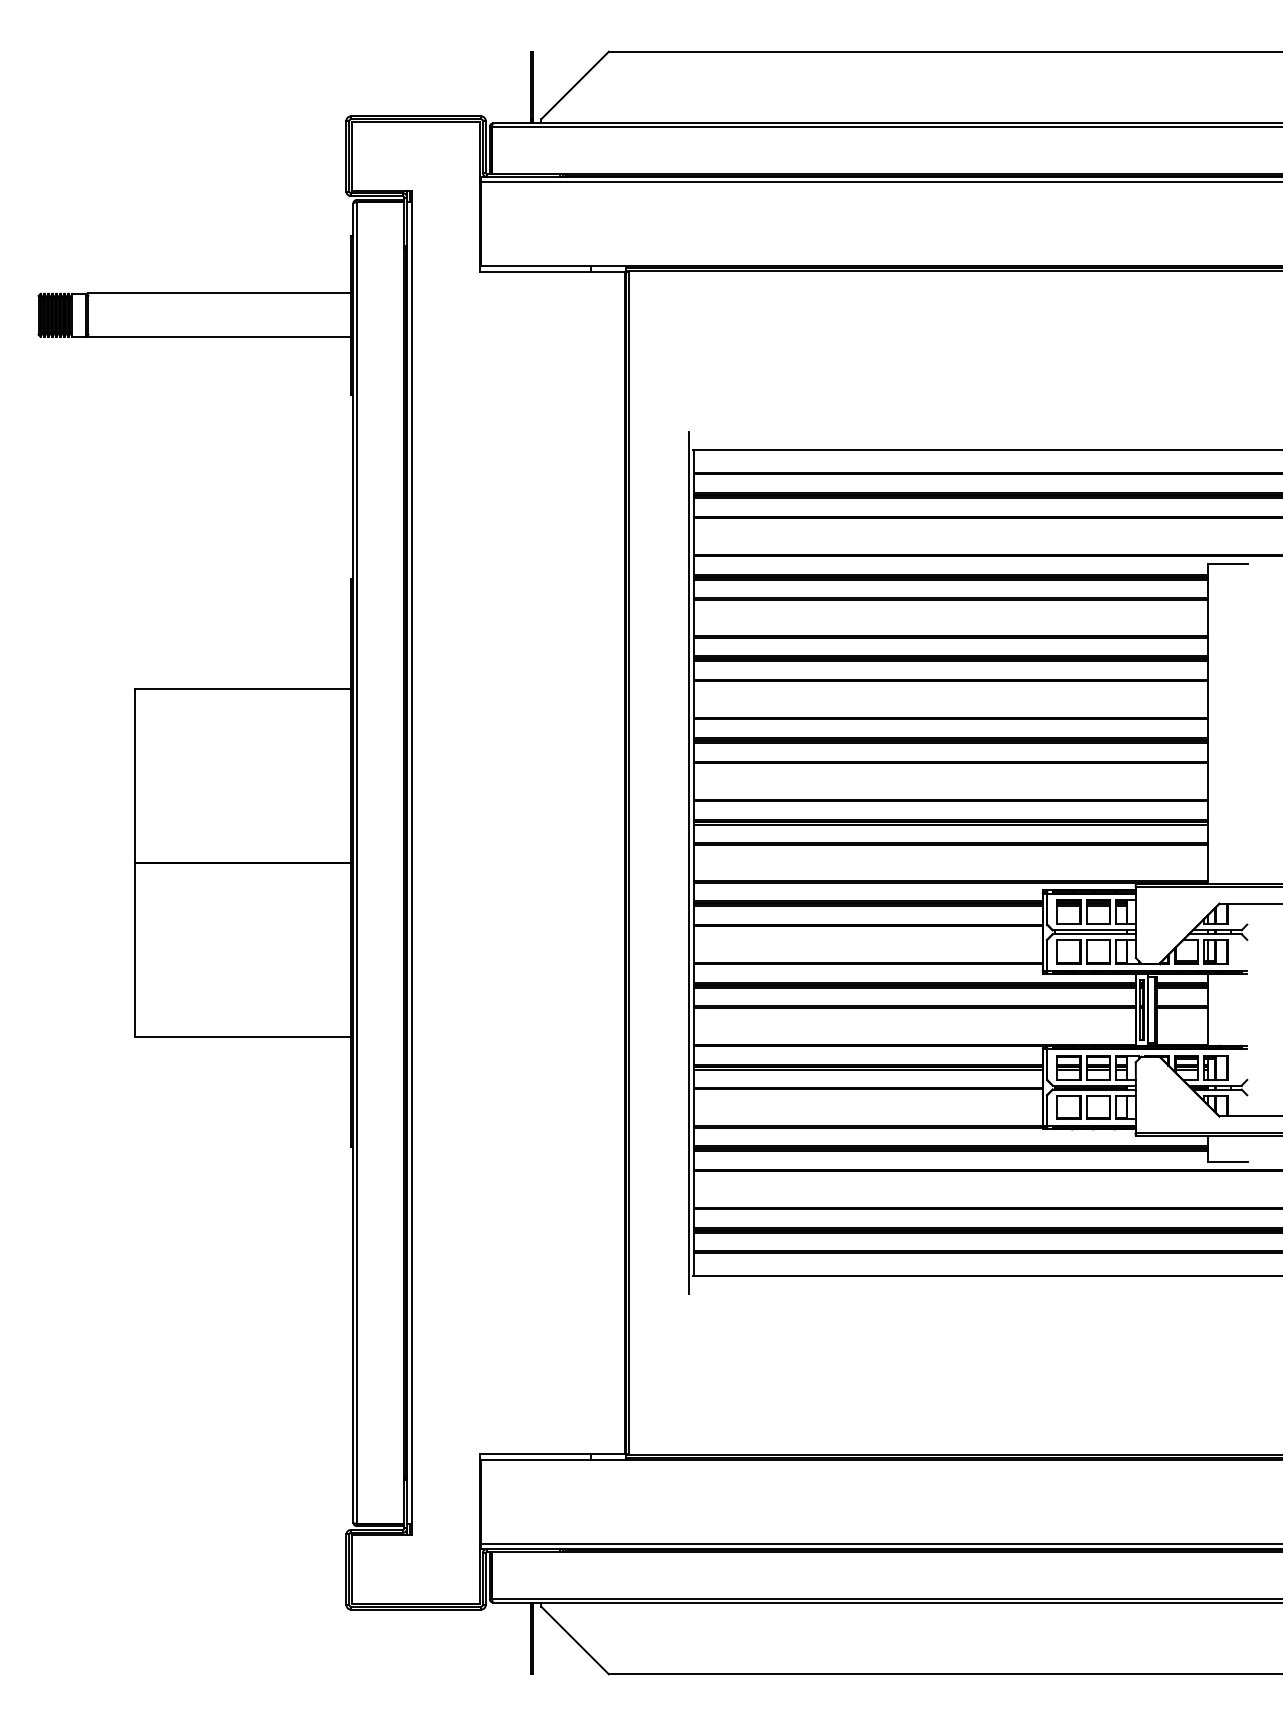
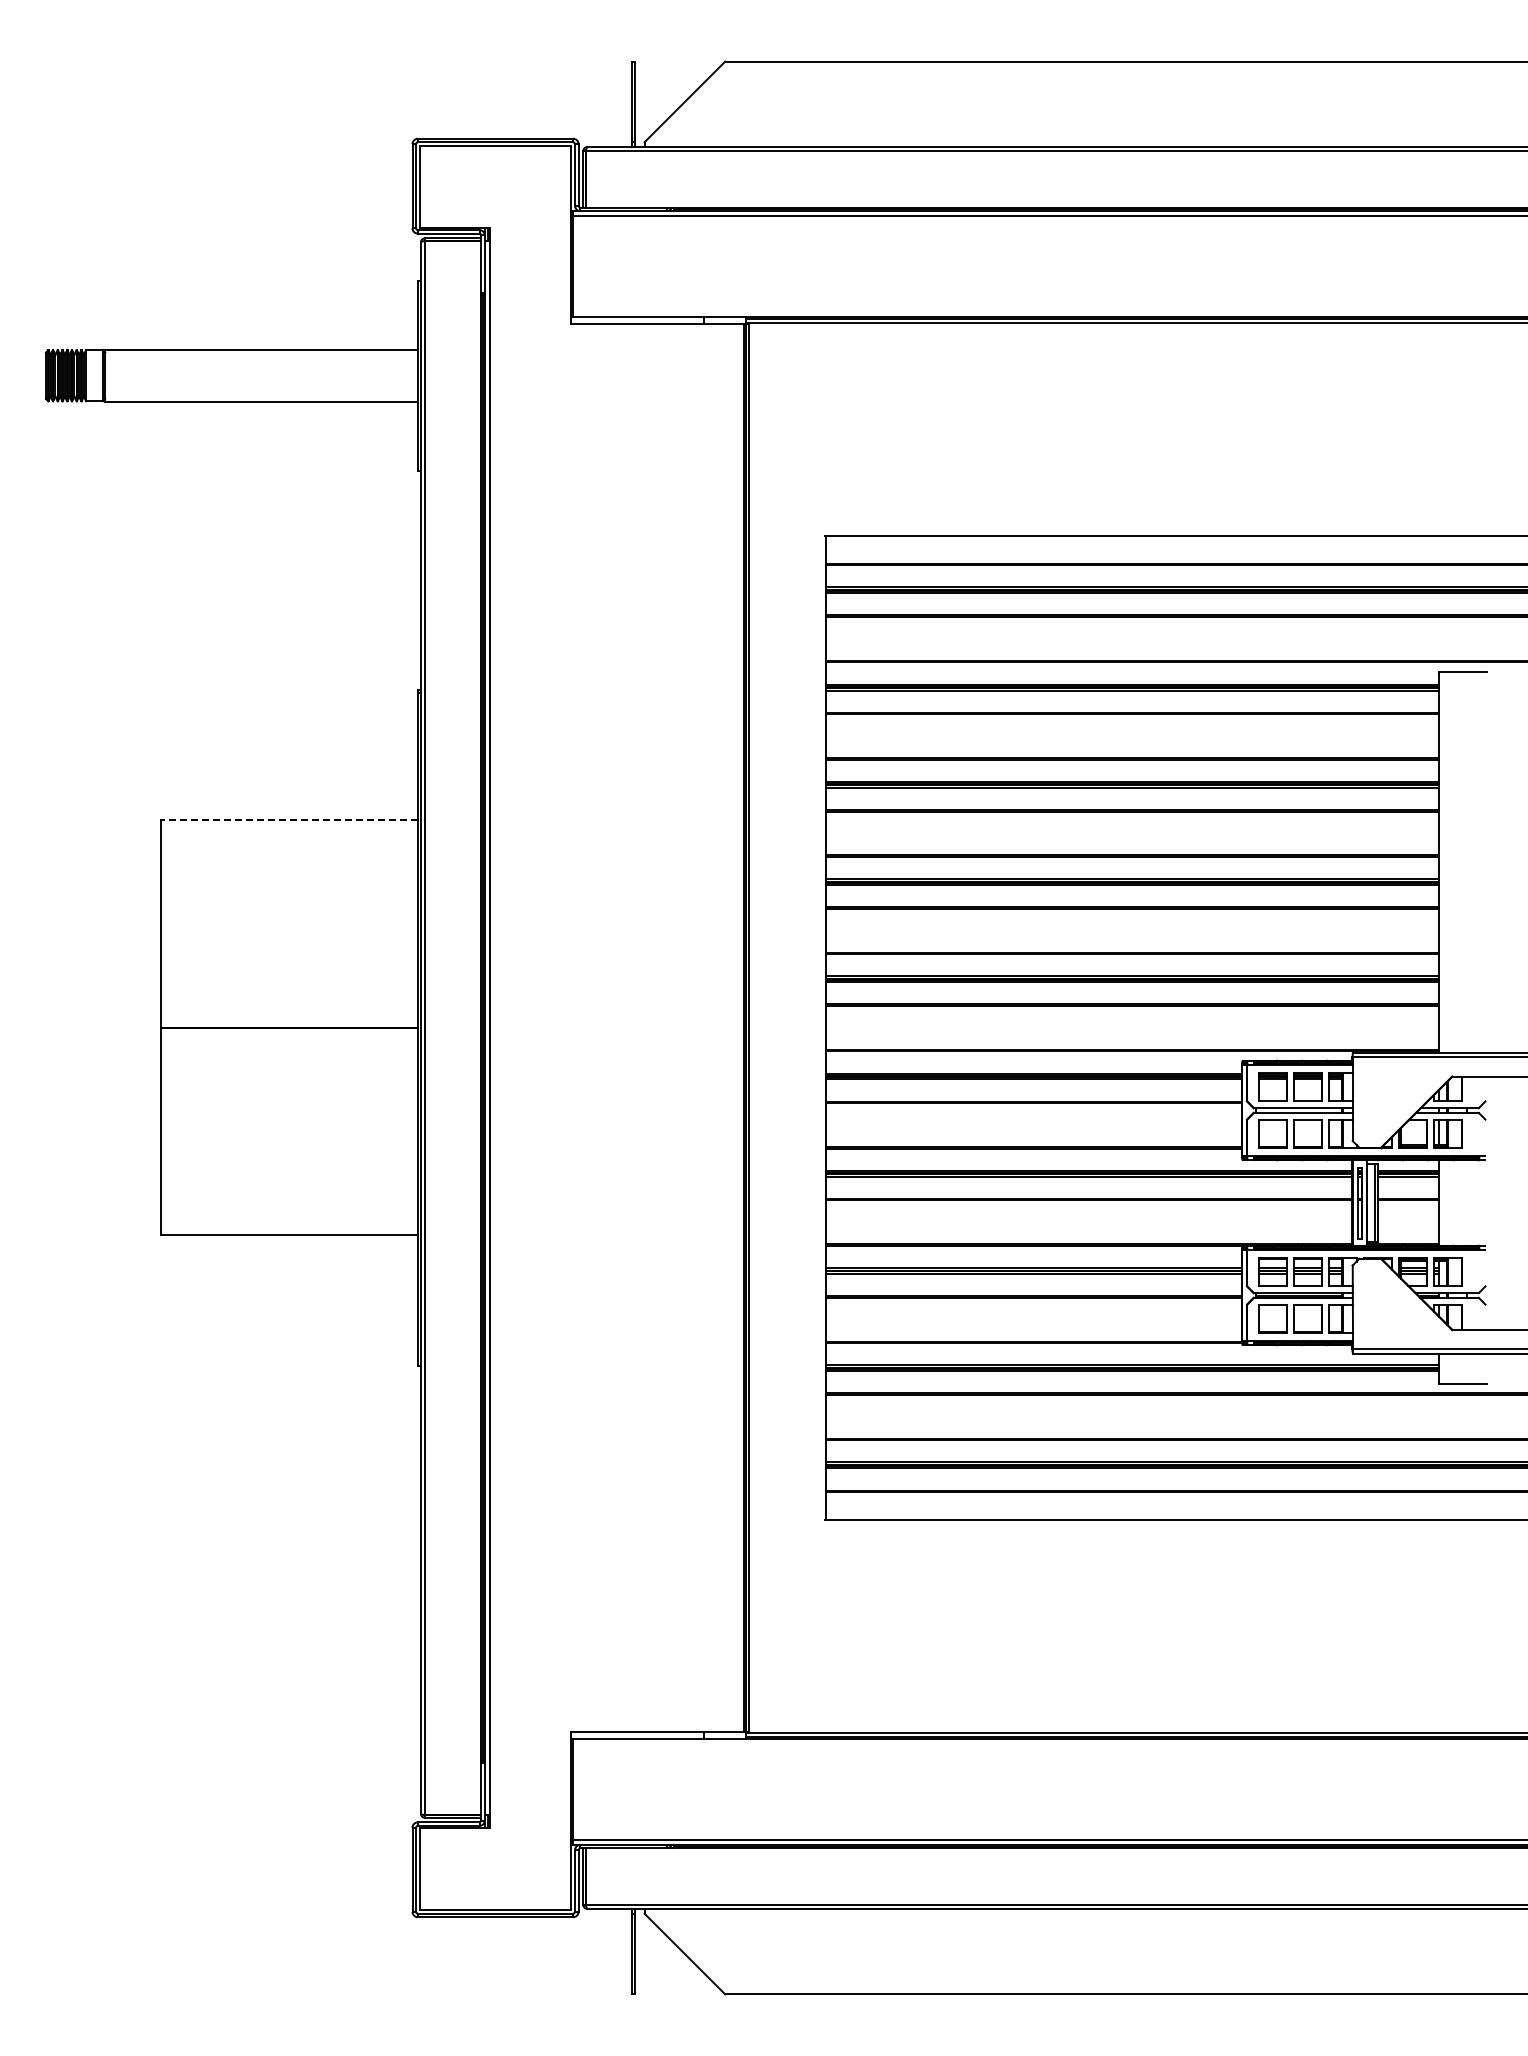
line: (243, 688) -> (289, 820), solid -> dashed
line: (688, 862) -> (820, 1027), removed

